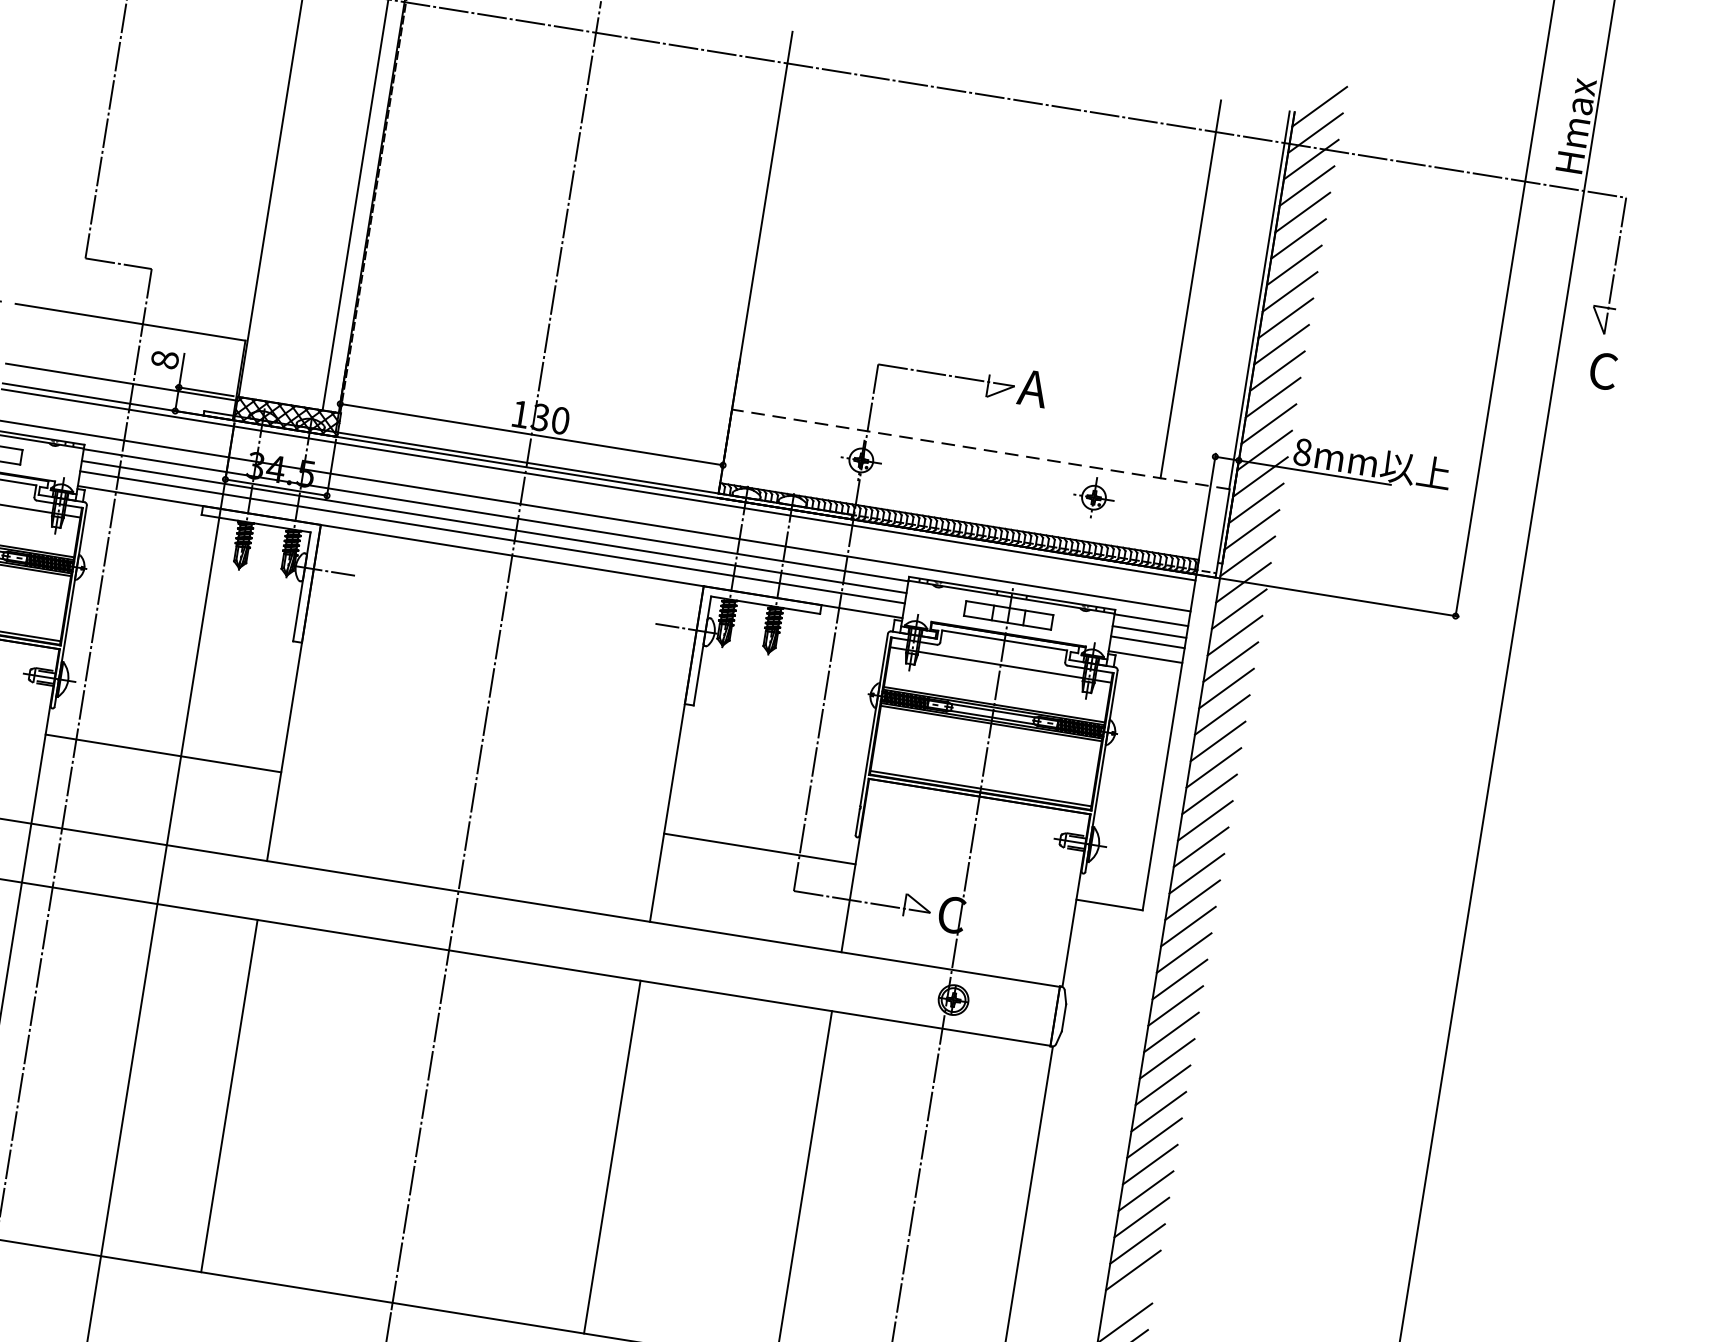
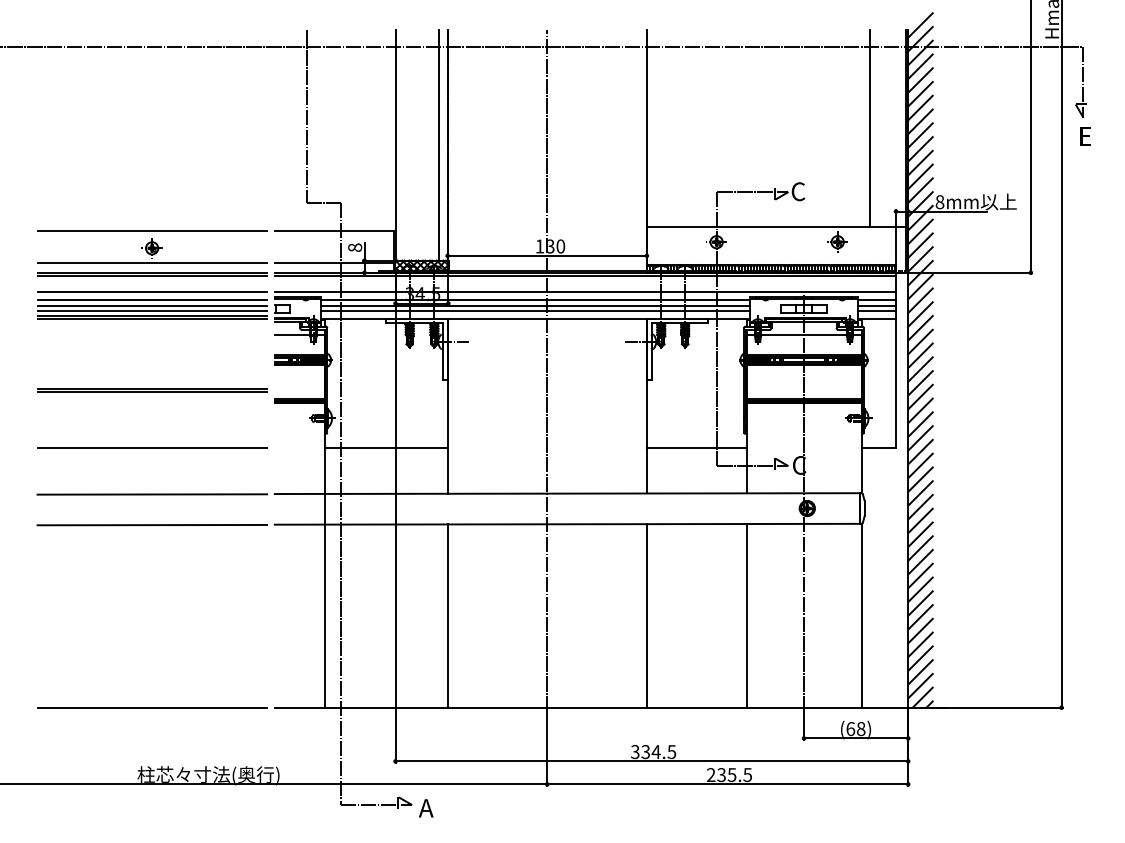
text: (1602, 370) -> (1085, 136), C -> E
text: (1032, 387) -> (797, 191), A -> C
line: (981, 448) -> (776, 226), dashed -> solid
line: (1129, 1296) -> (920, 644), added

